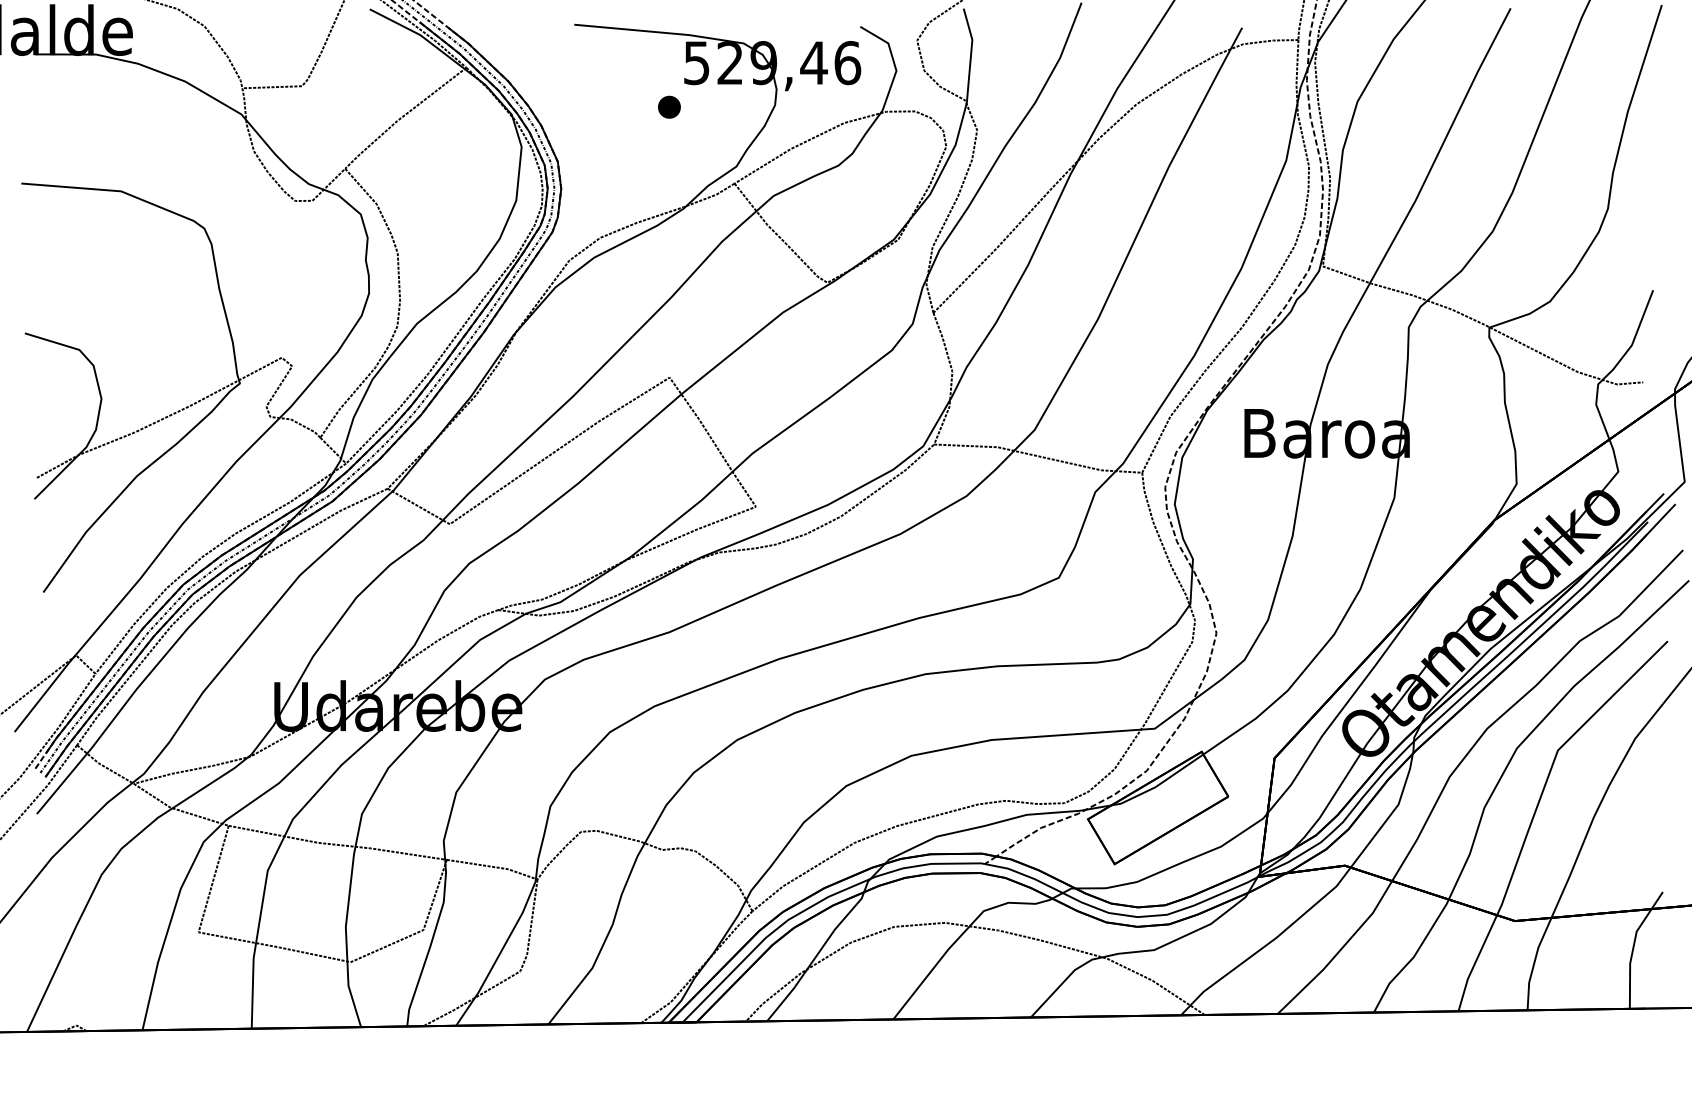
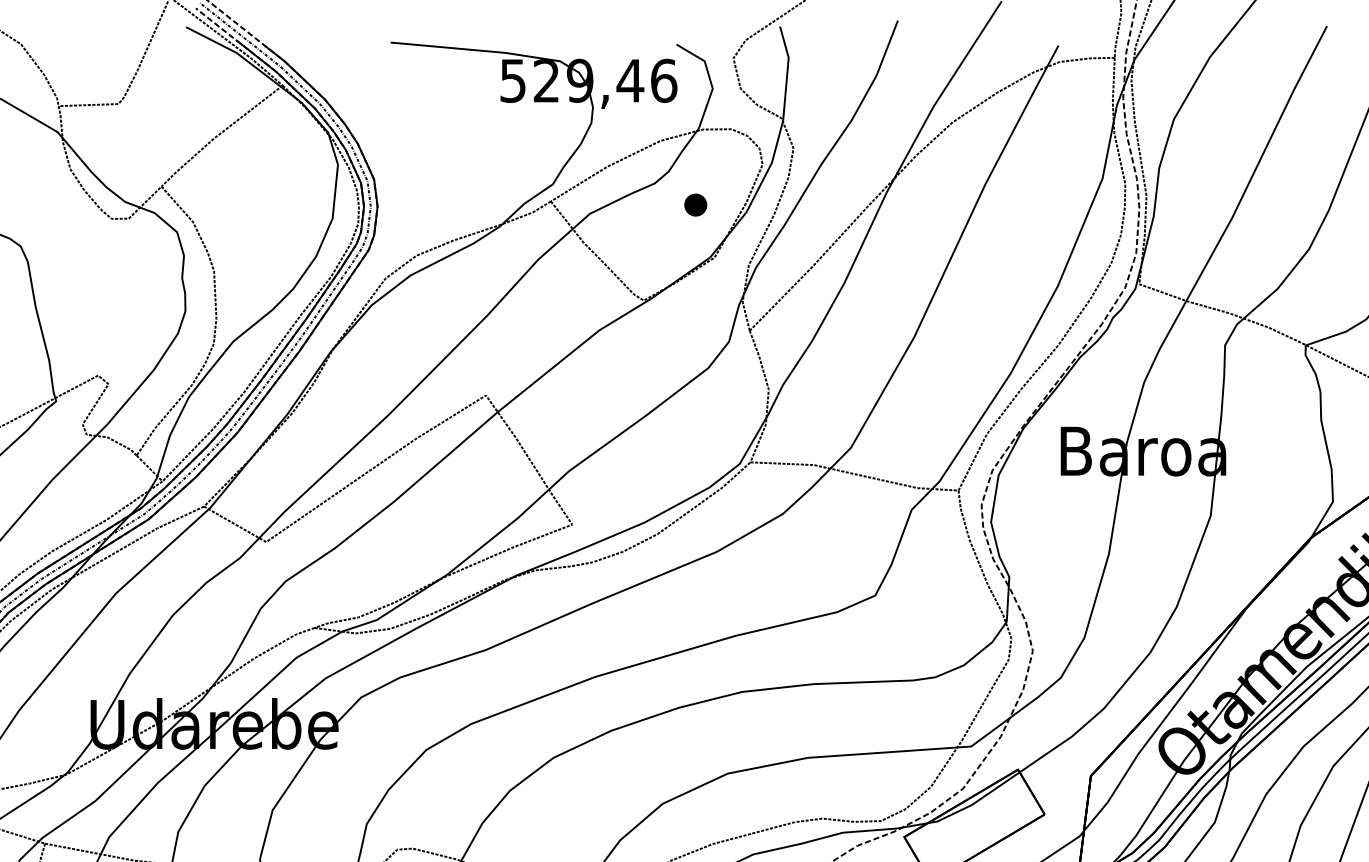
part: (669, 106) -> (695, 204), moved

